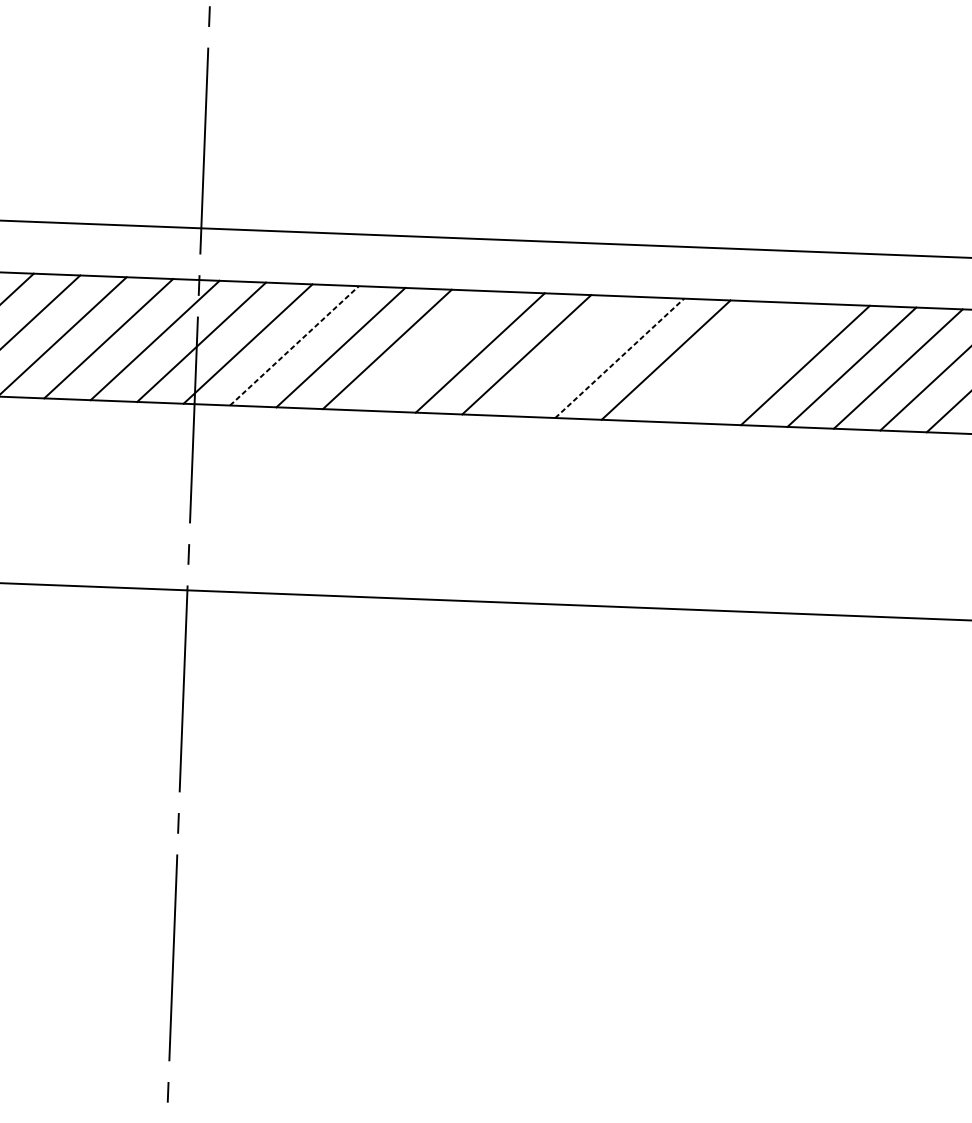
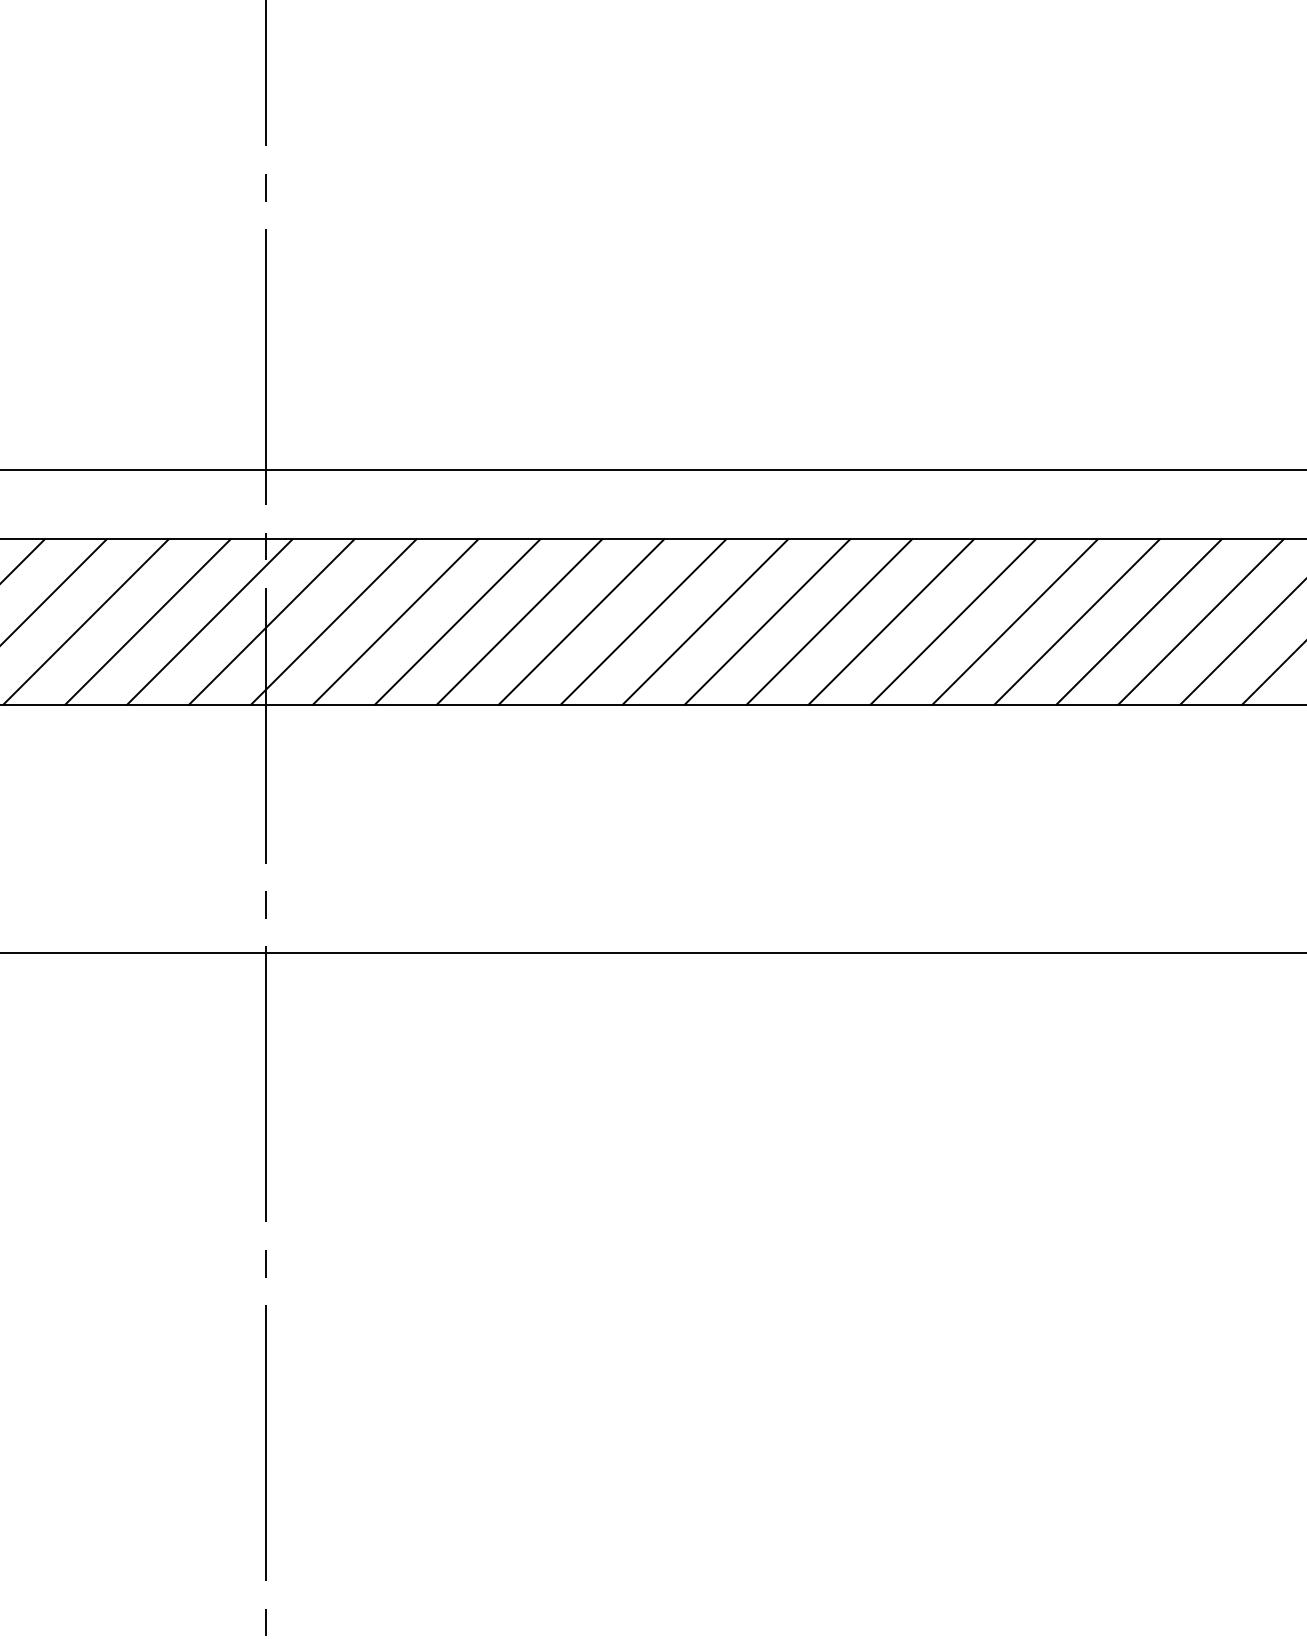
line: (295, 345) -> (396, 621), dashed -> solid
line: (433, 350) -> (581, 621), added
line: (573, 356) -> (767, 621), added
line: (619, 358) -> (829, 621), dashed -> solid
line: (712, 361) -> (953, 621), added
line: (759, 363) -> (1015, 621), added

